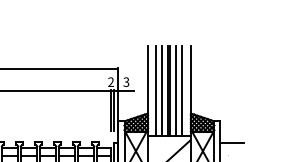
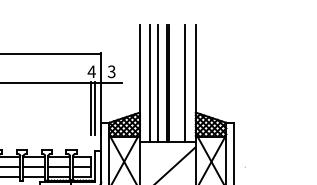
text: (110, 81) -> (91, 70), 2 -> 4
line: (176, 91) -> (177, 83), removed
line: (232, 143) -> (250, 151), removed

